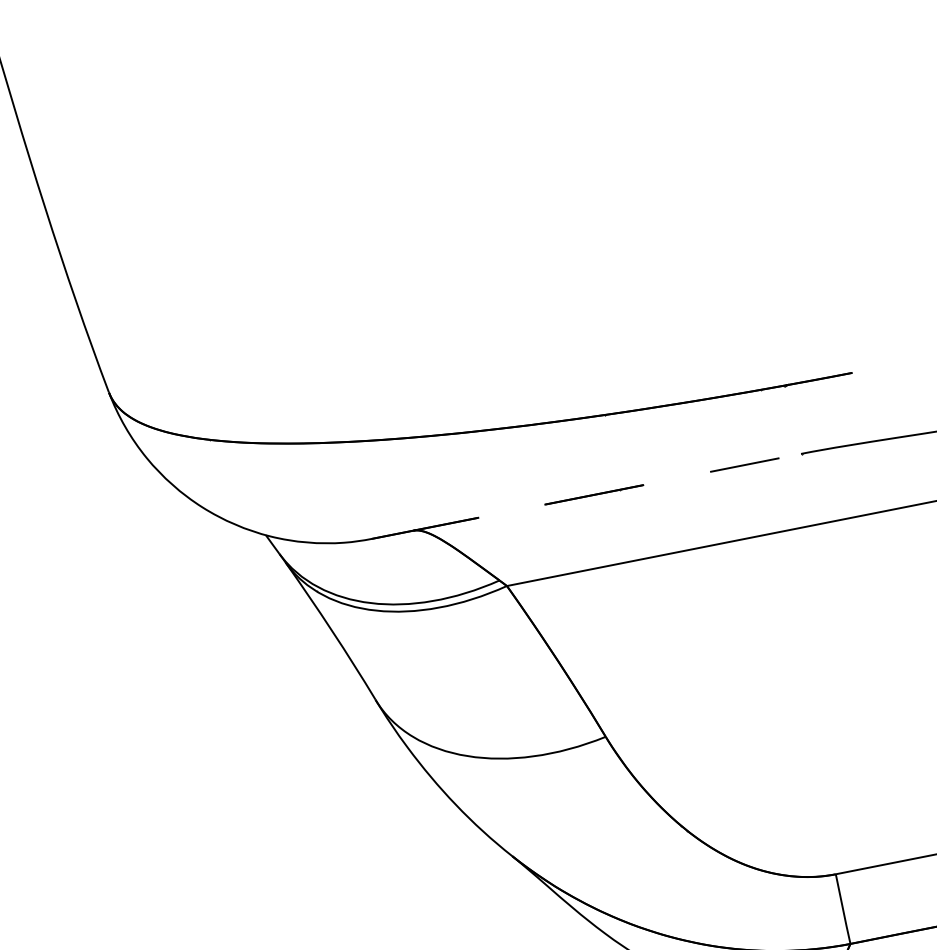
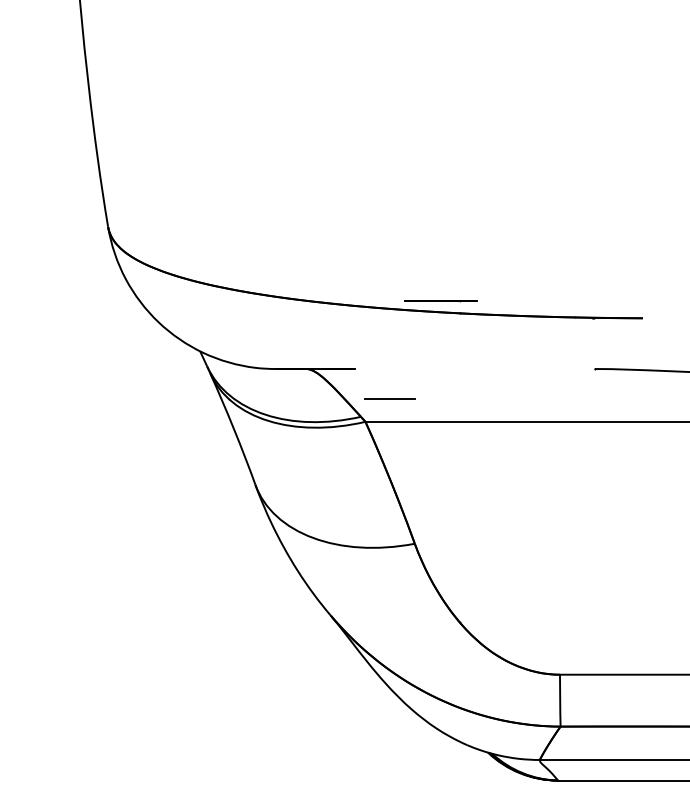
line: (744, 464) -> (389, 398), moved
line: (593, 495) -> (440, 301), moved

